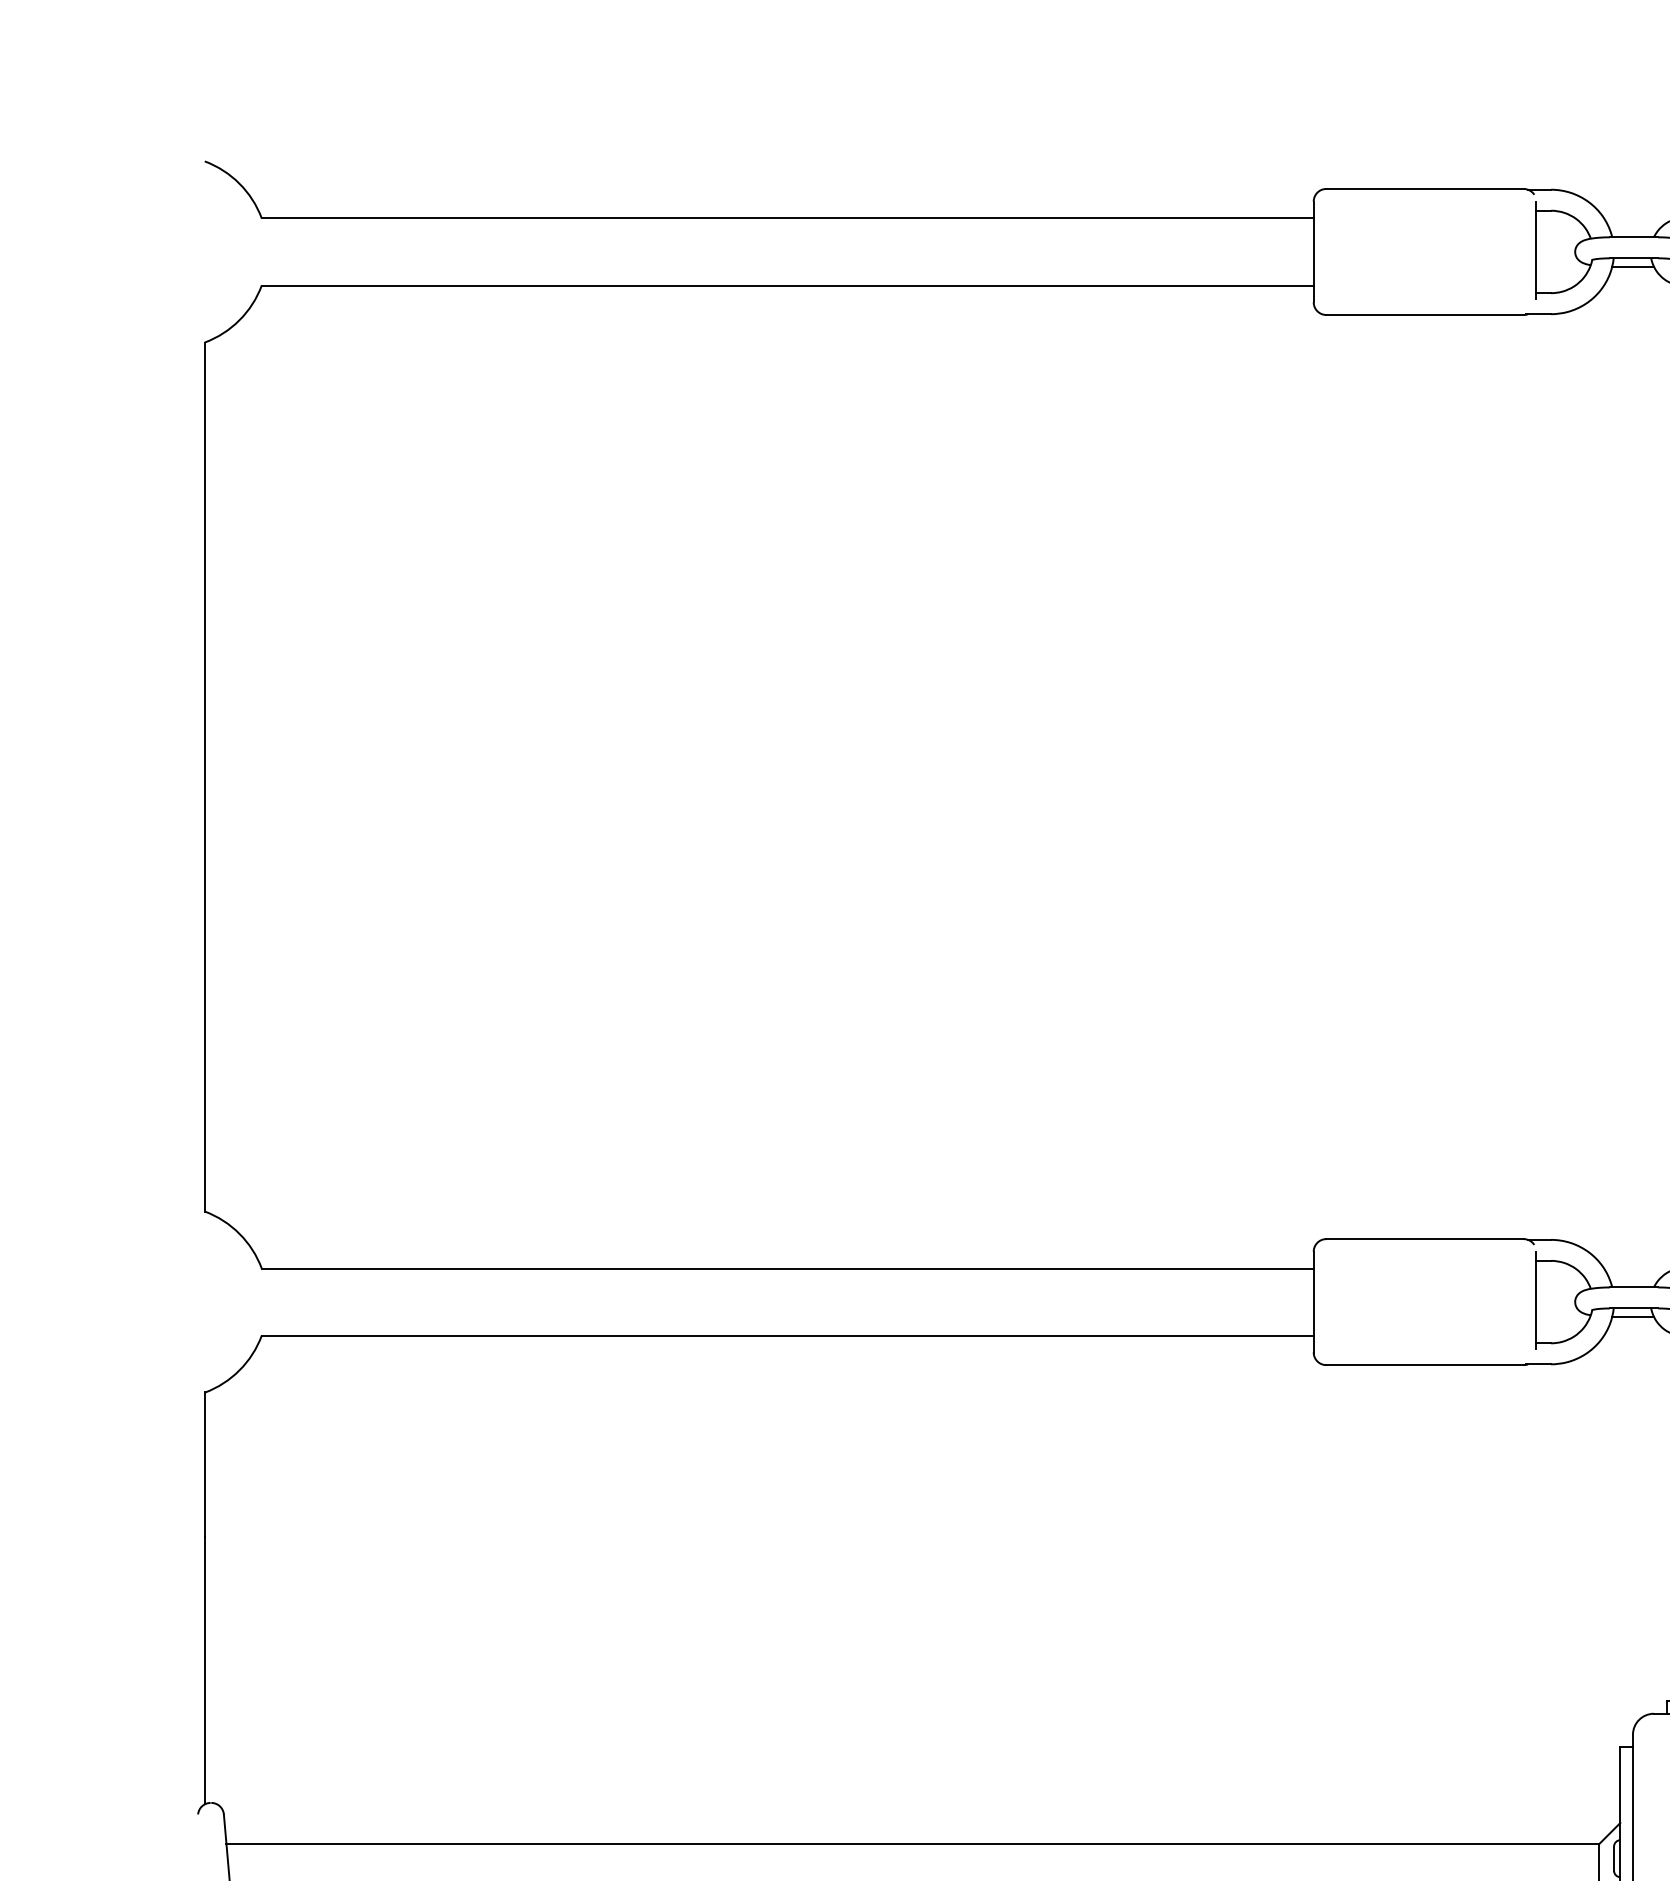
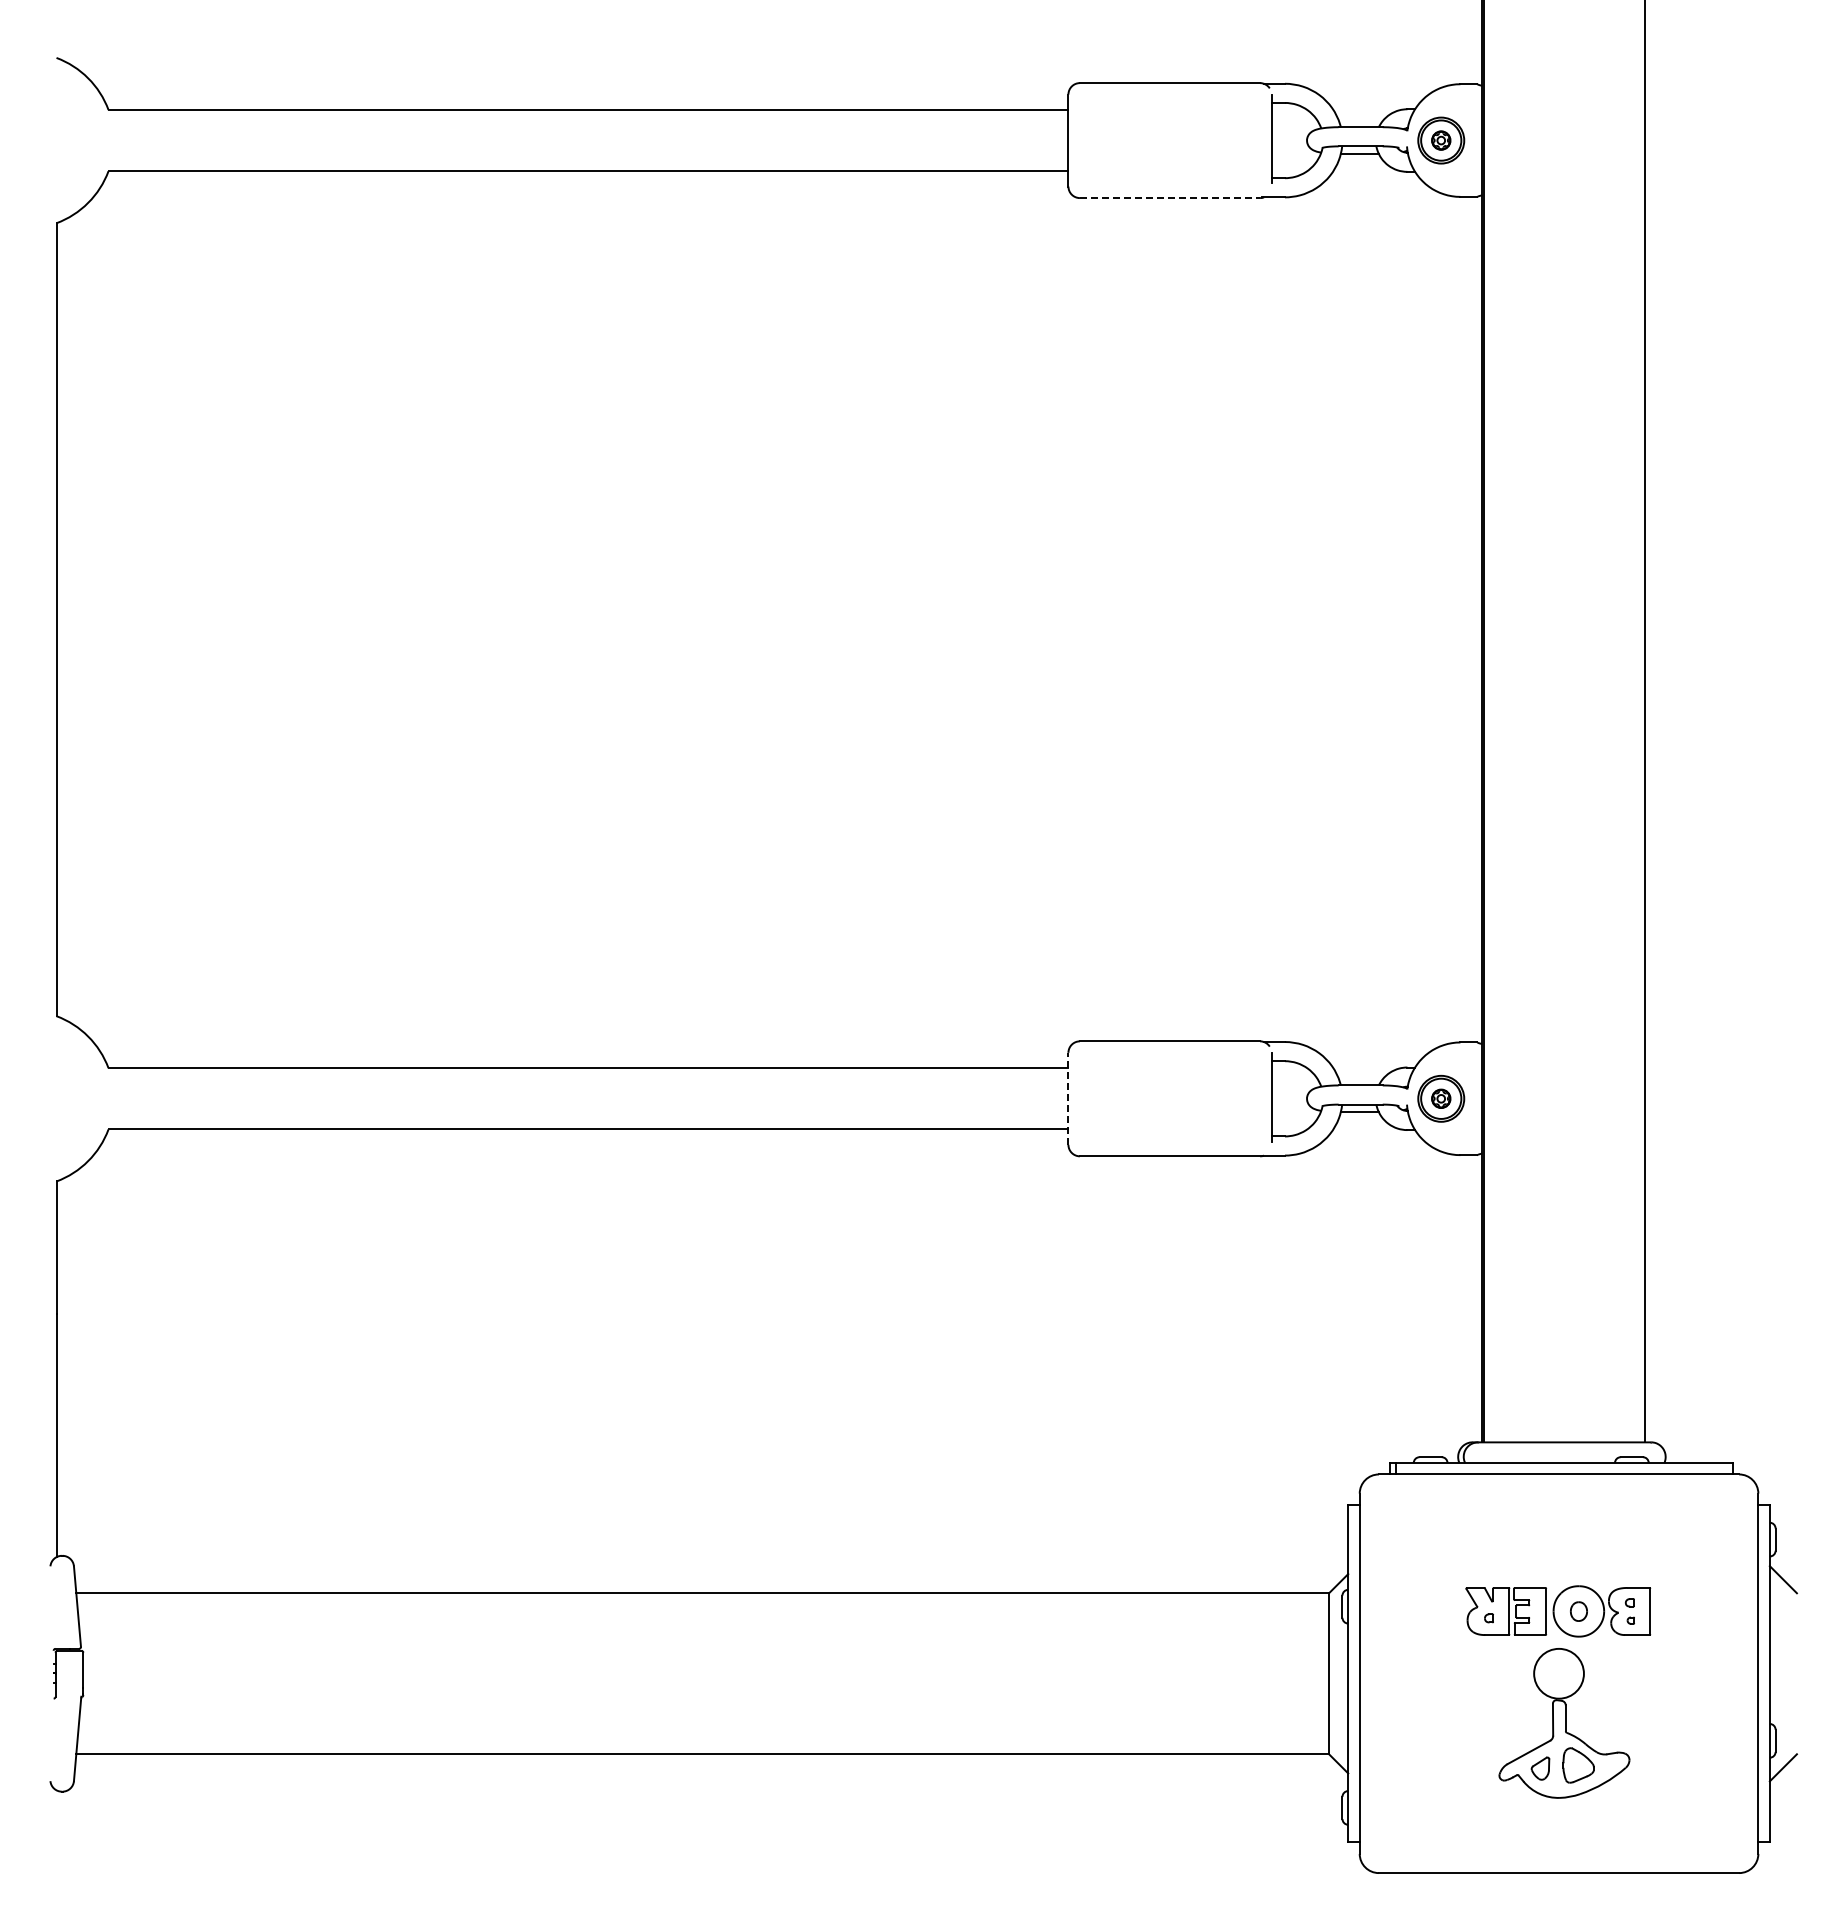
line: (1425, 315) -> (1170, 198), solid -> dashed
line: (1313, 1301) -> (1068, 1098), solid -> dashed

